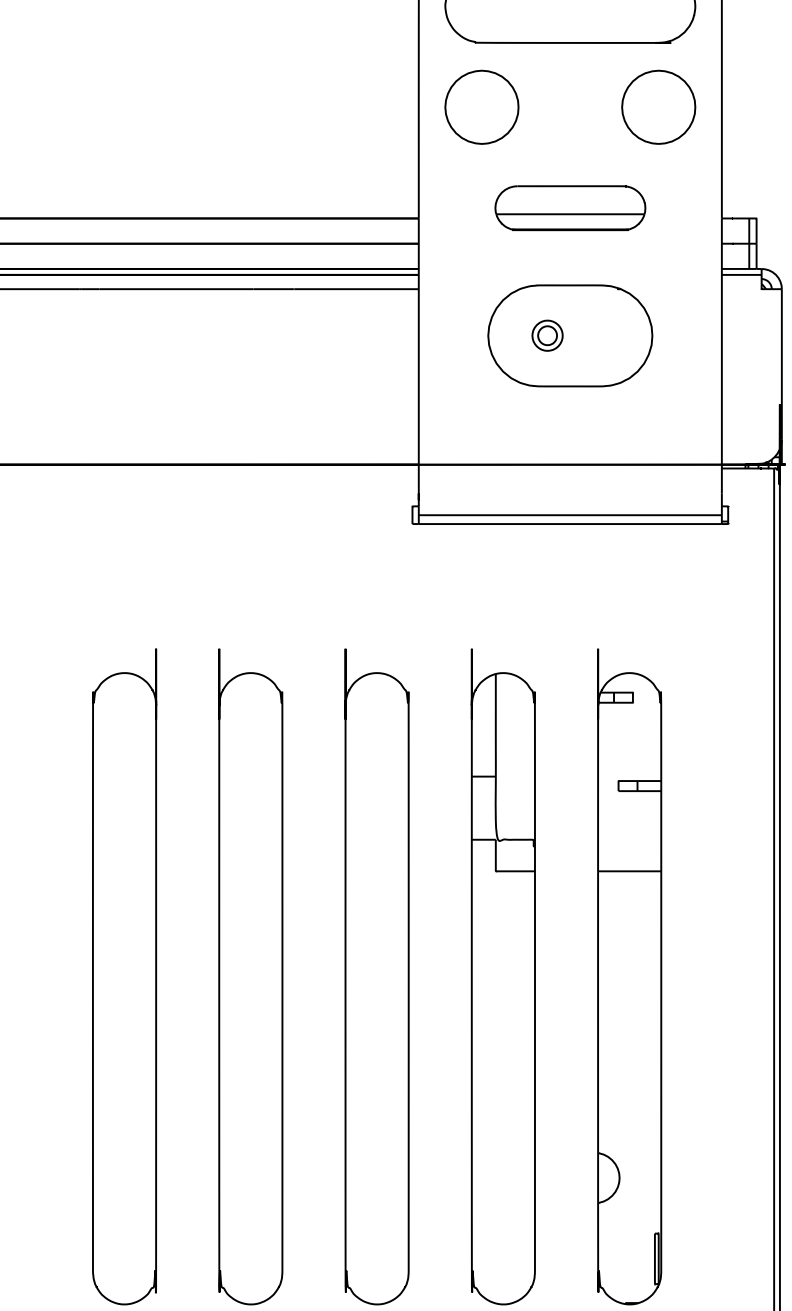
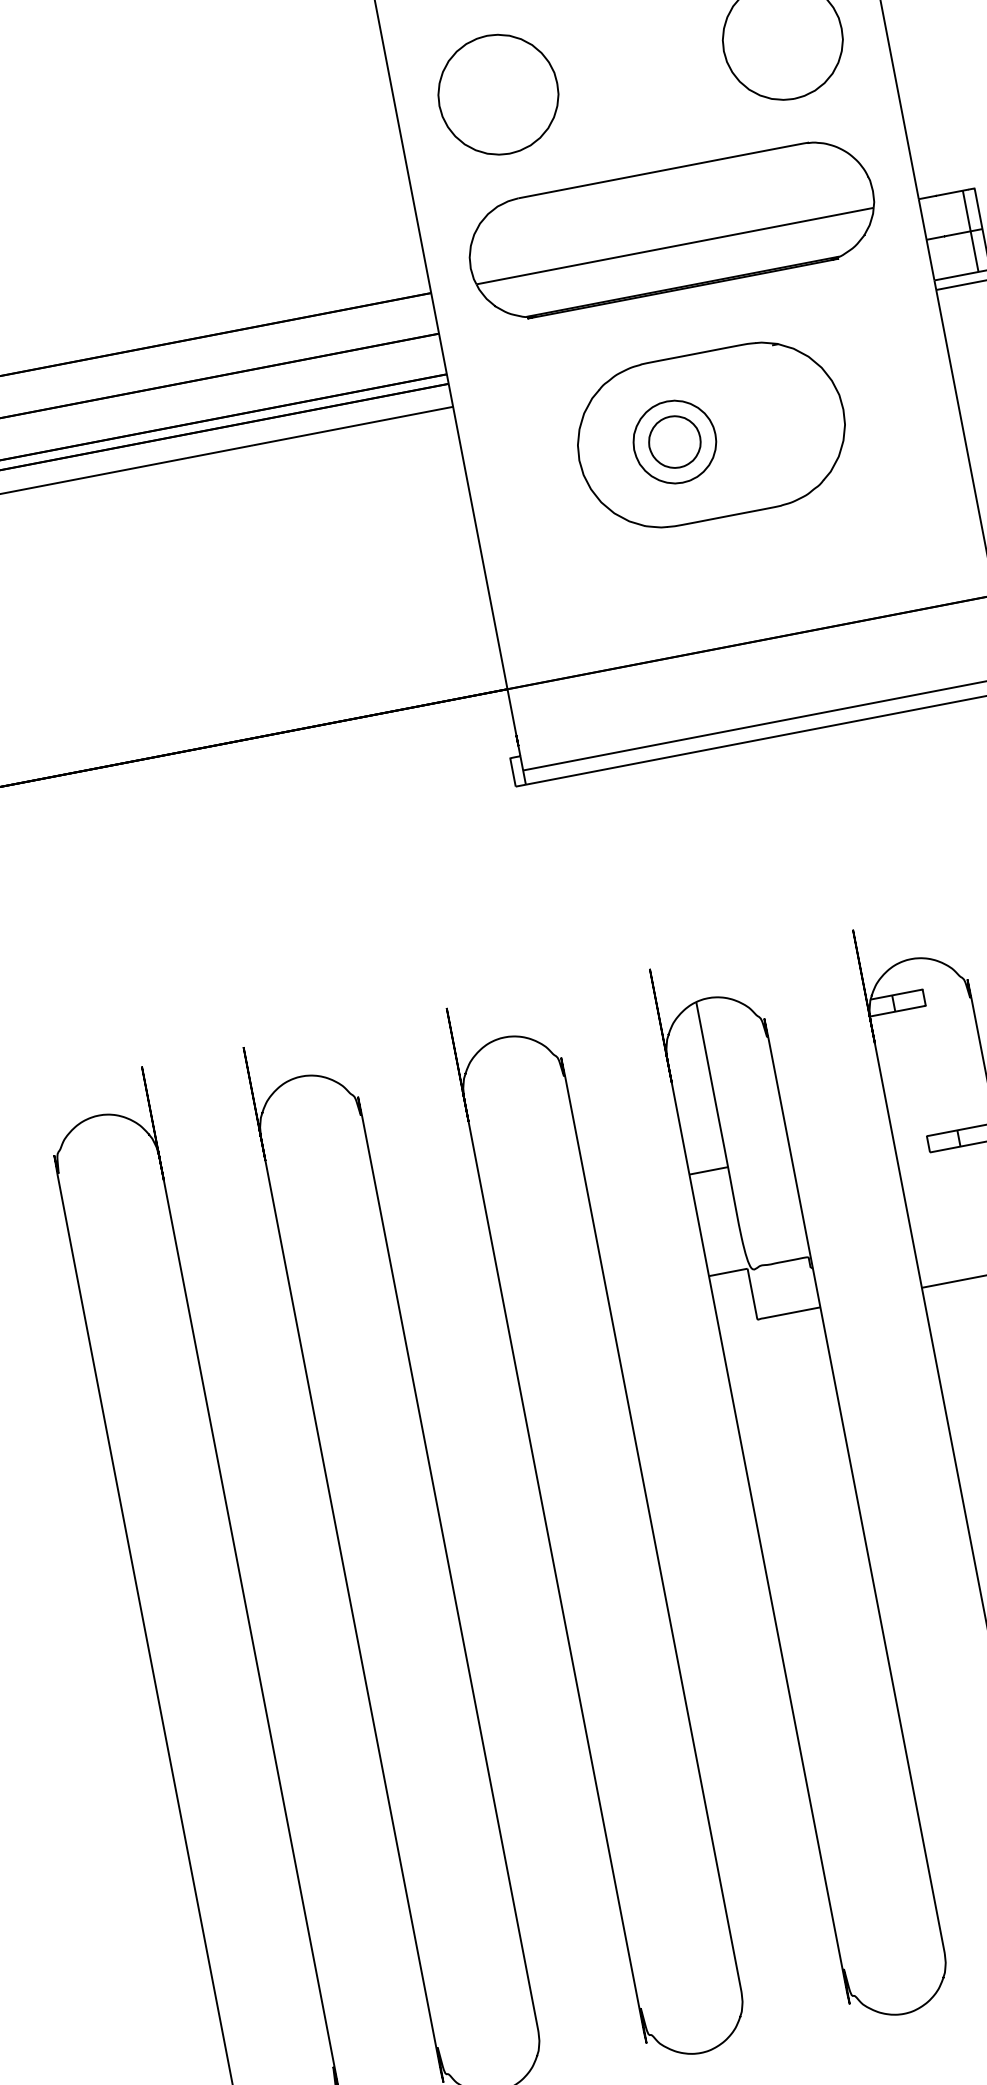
part: (570, 207) -> (671, 228), size x1.67
part: (547, 335) -> (674, 441), size x1.67

